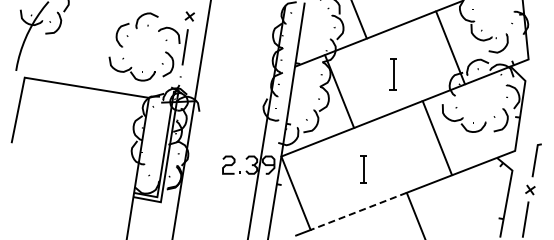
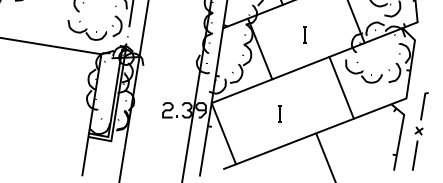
part: (393, 74) -> (305, 34), size x0.62
part: (363, 169) -> (280, 113), size x0.71
line: (358, 211) -> (275, 148), dashed -> solid

